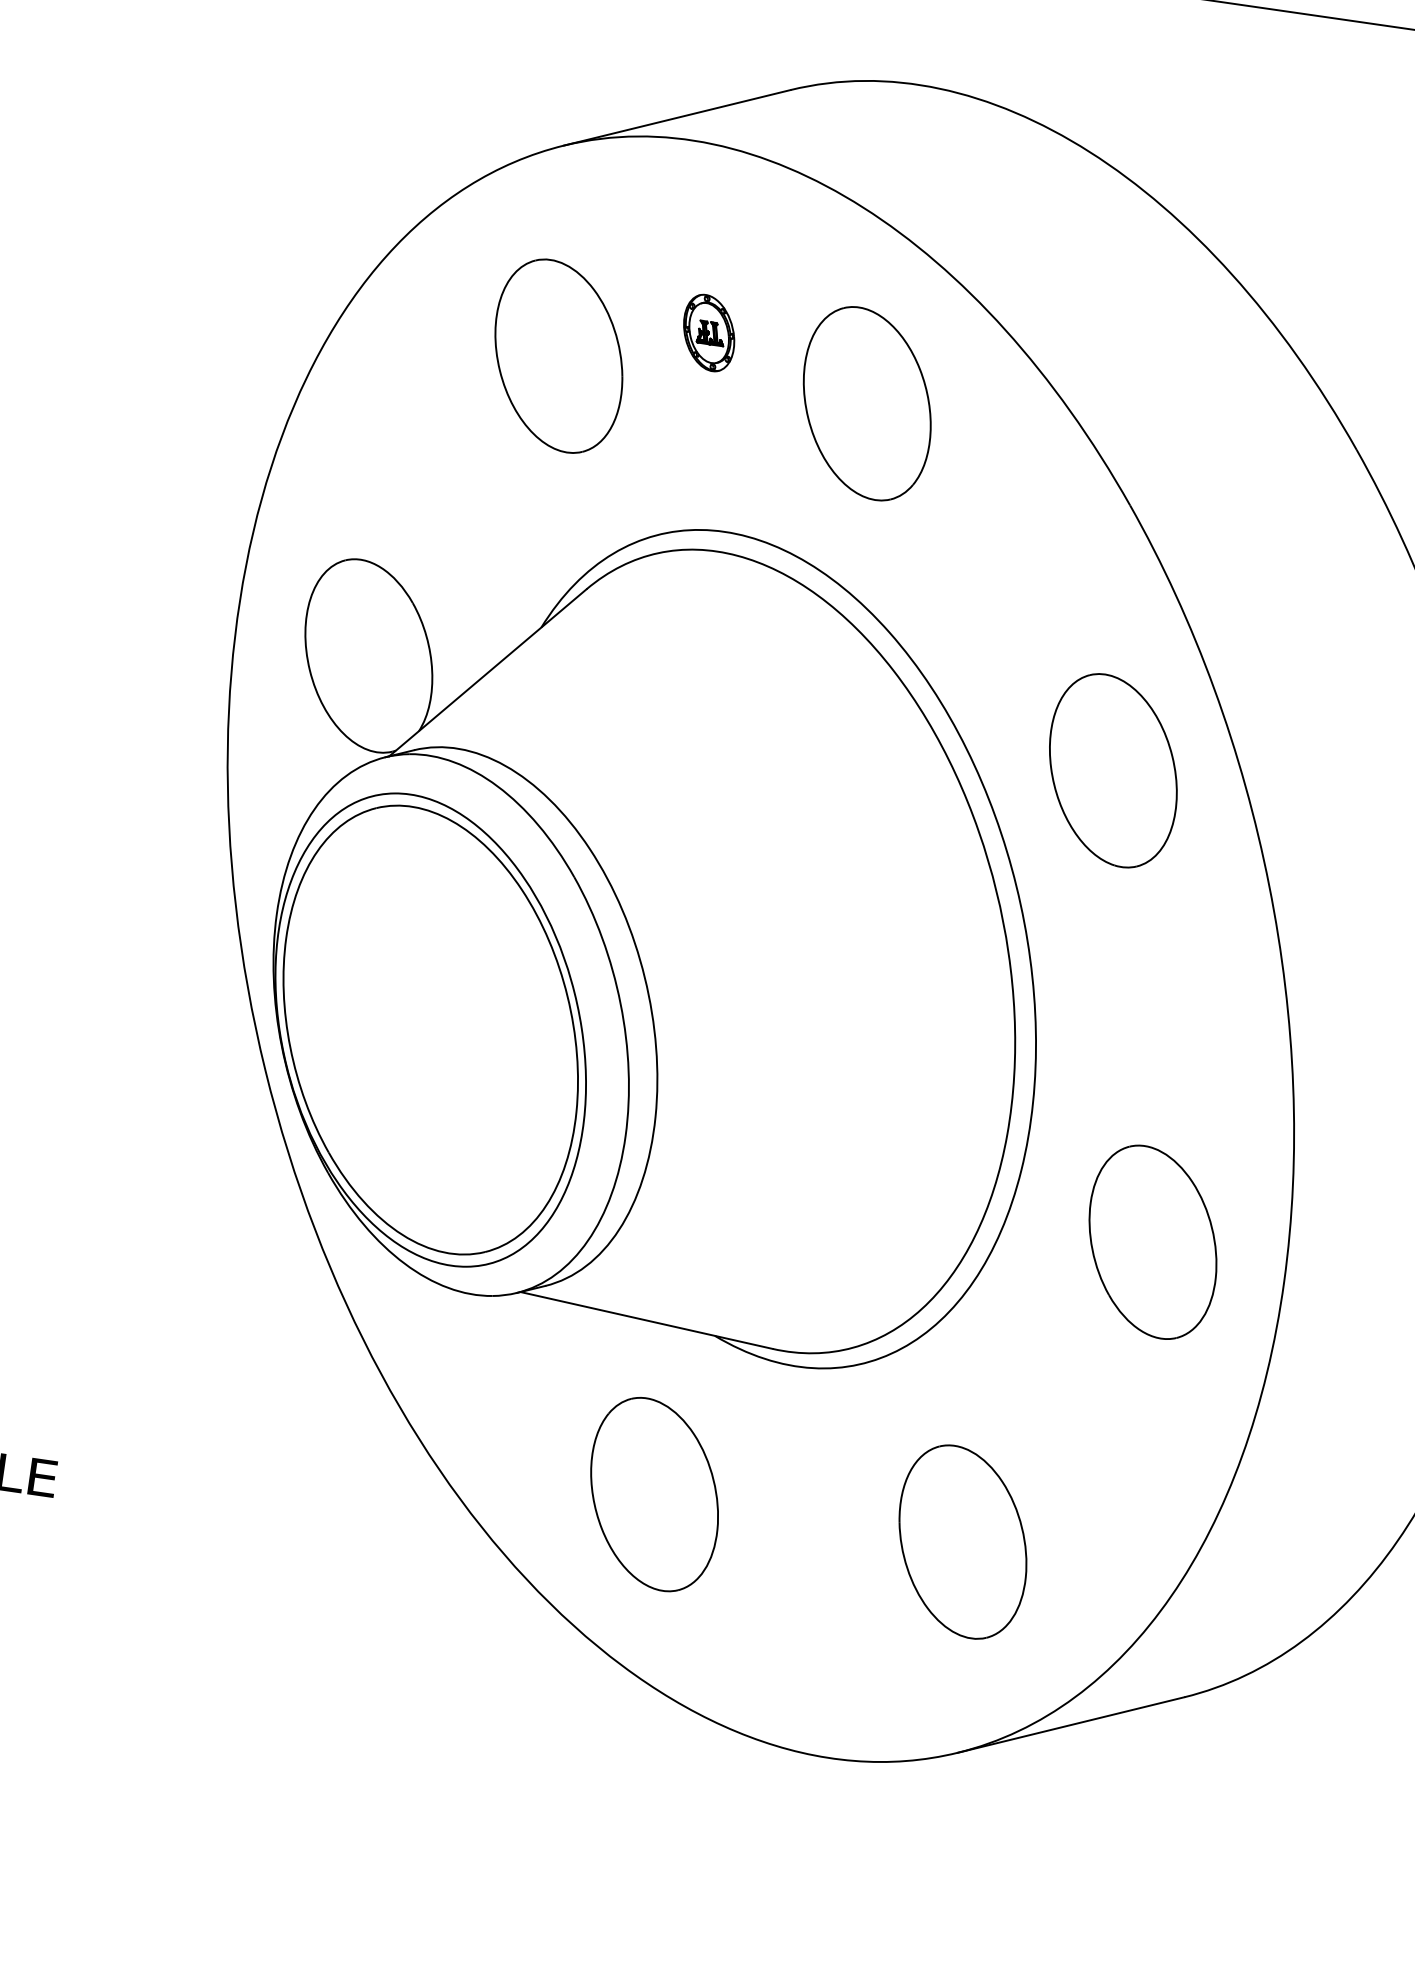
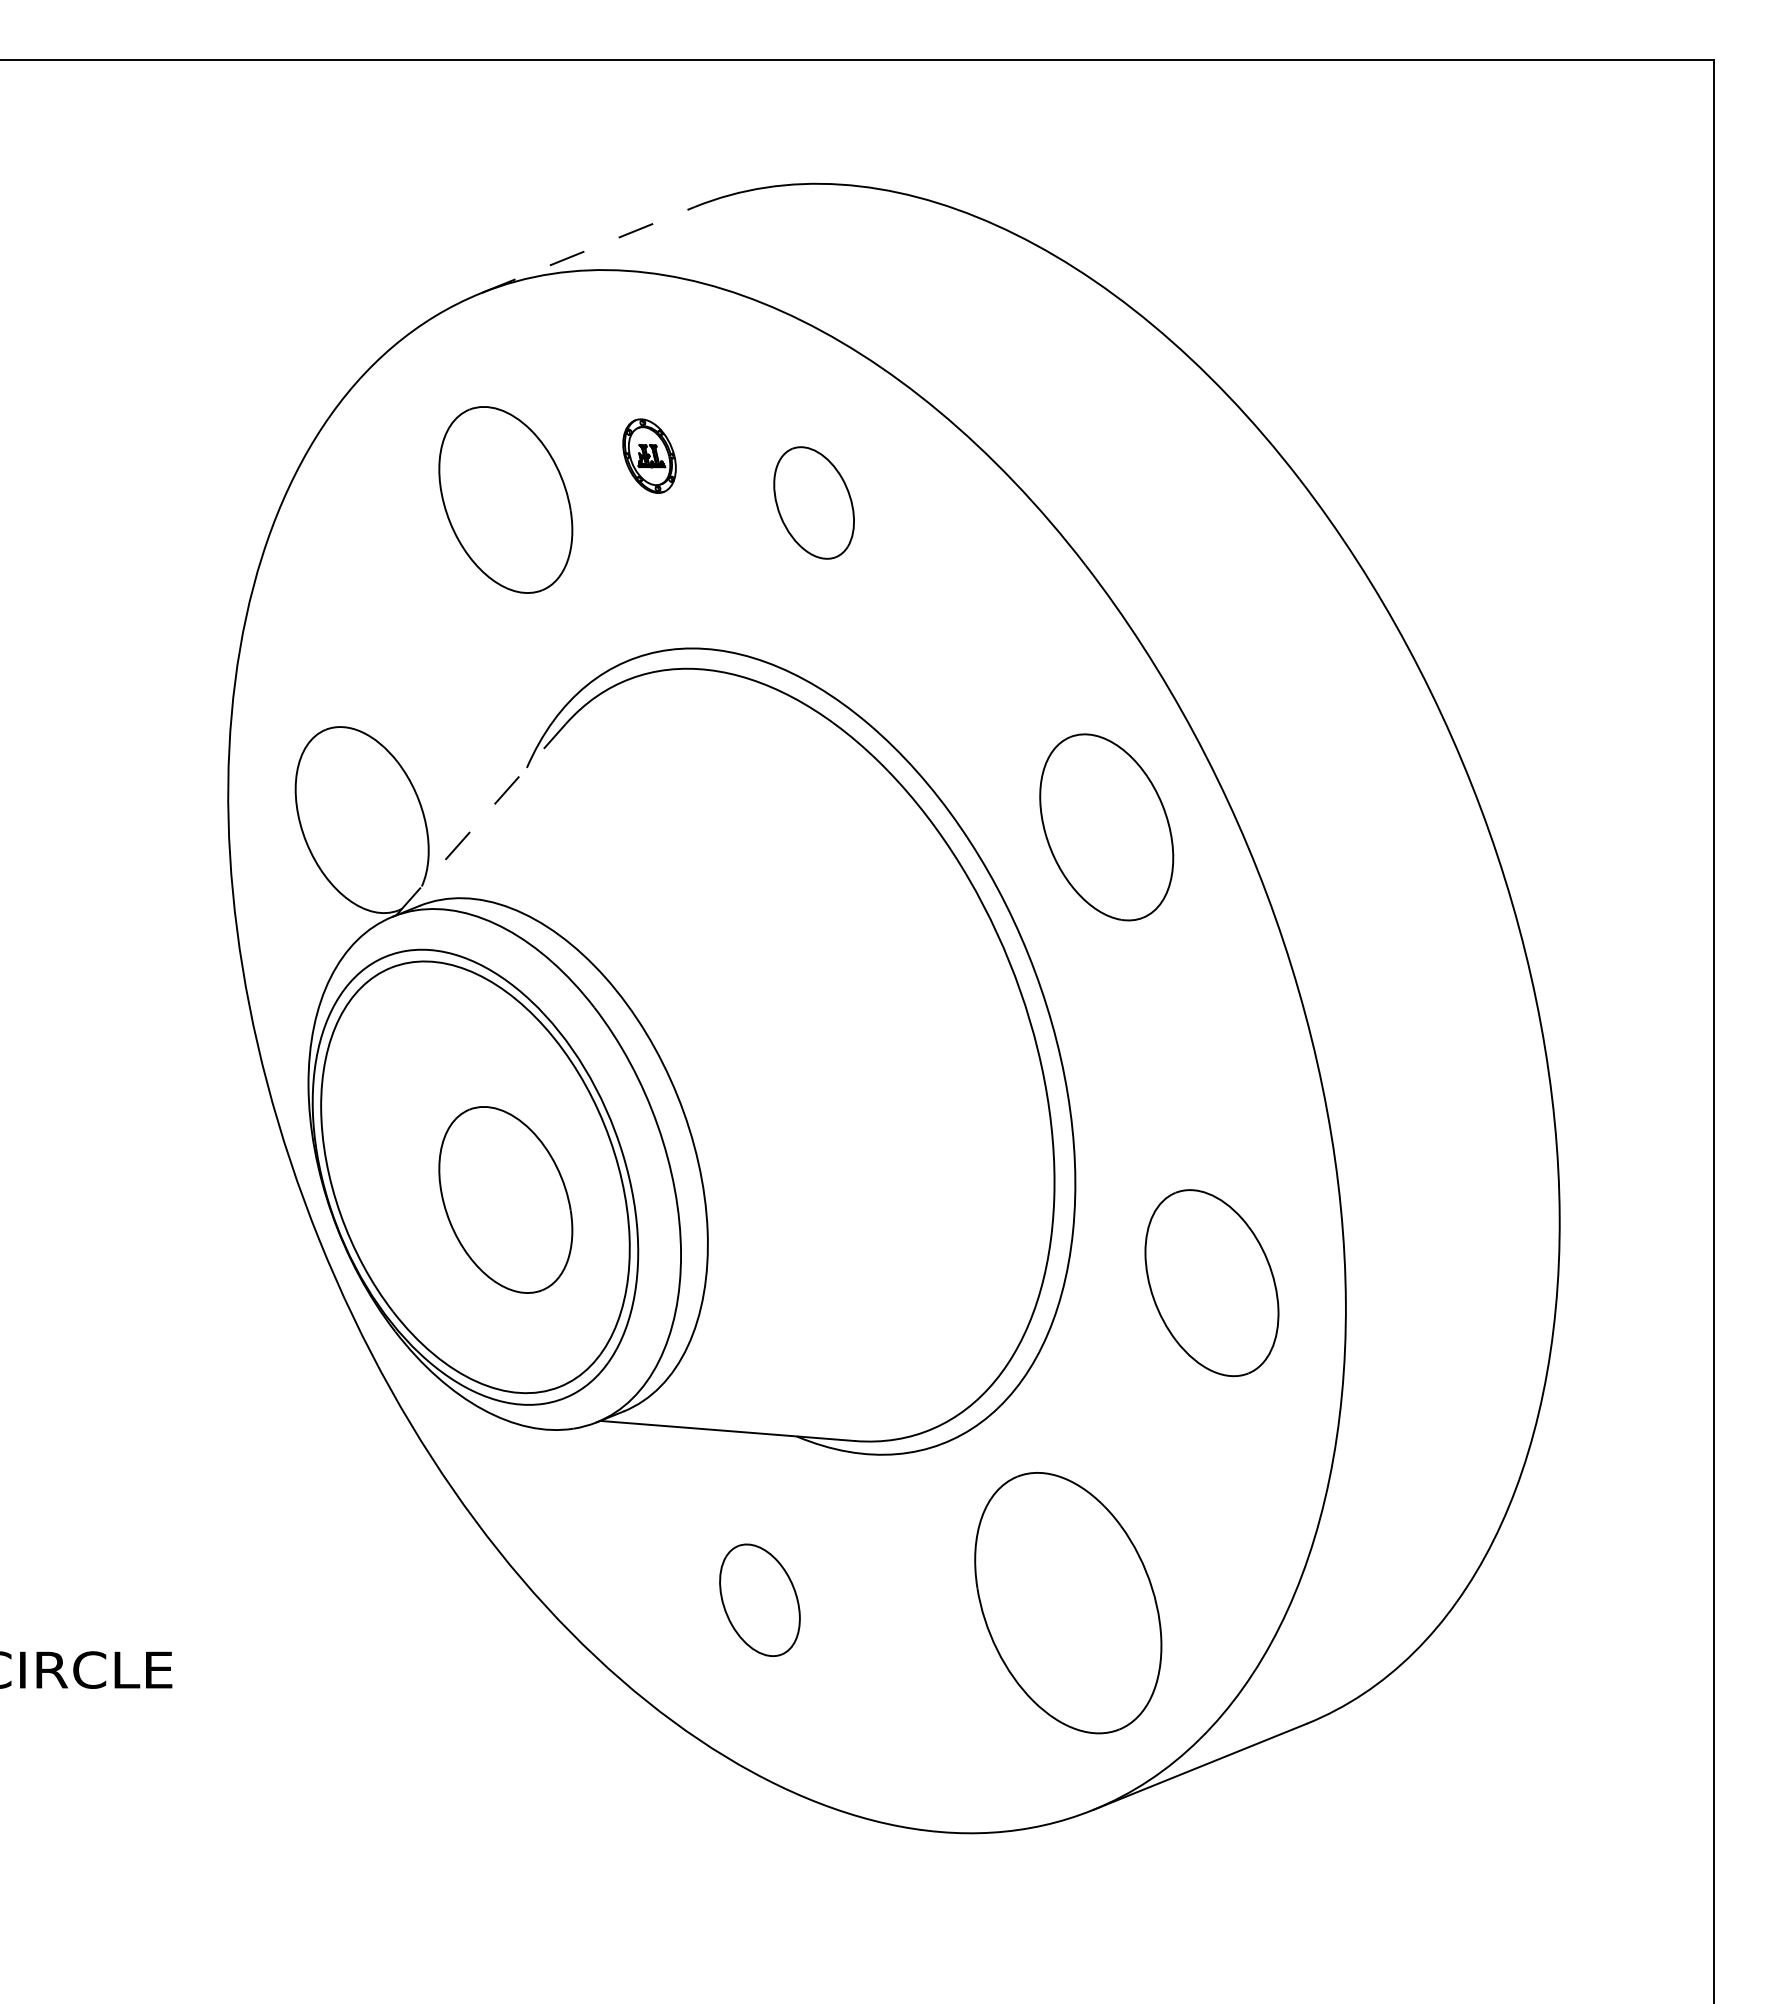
line: (677, 117) -> (588, 249), solid -> dashed
part: (866, 403) -> (813, 502), size x0.6
line: (488, 672) -> (481, 819), solid -> dashed
part: (457, 1056) -> (505, 1199), added
part: (654, 1494) -> (759, 1600), size x0.6
part: (963, 1542) -> (1068, 1603), size x1.4

